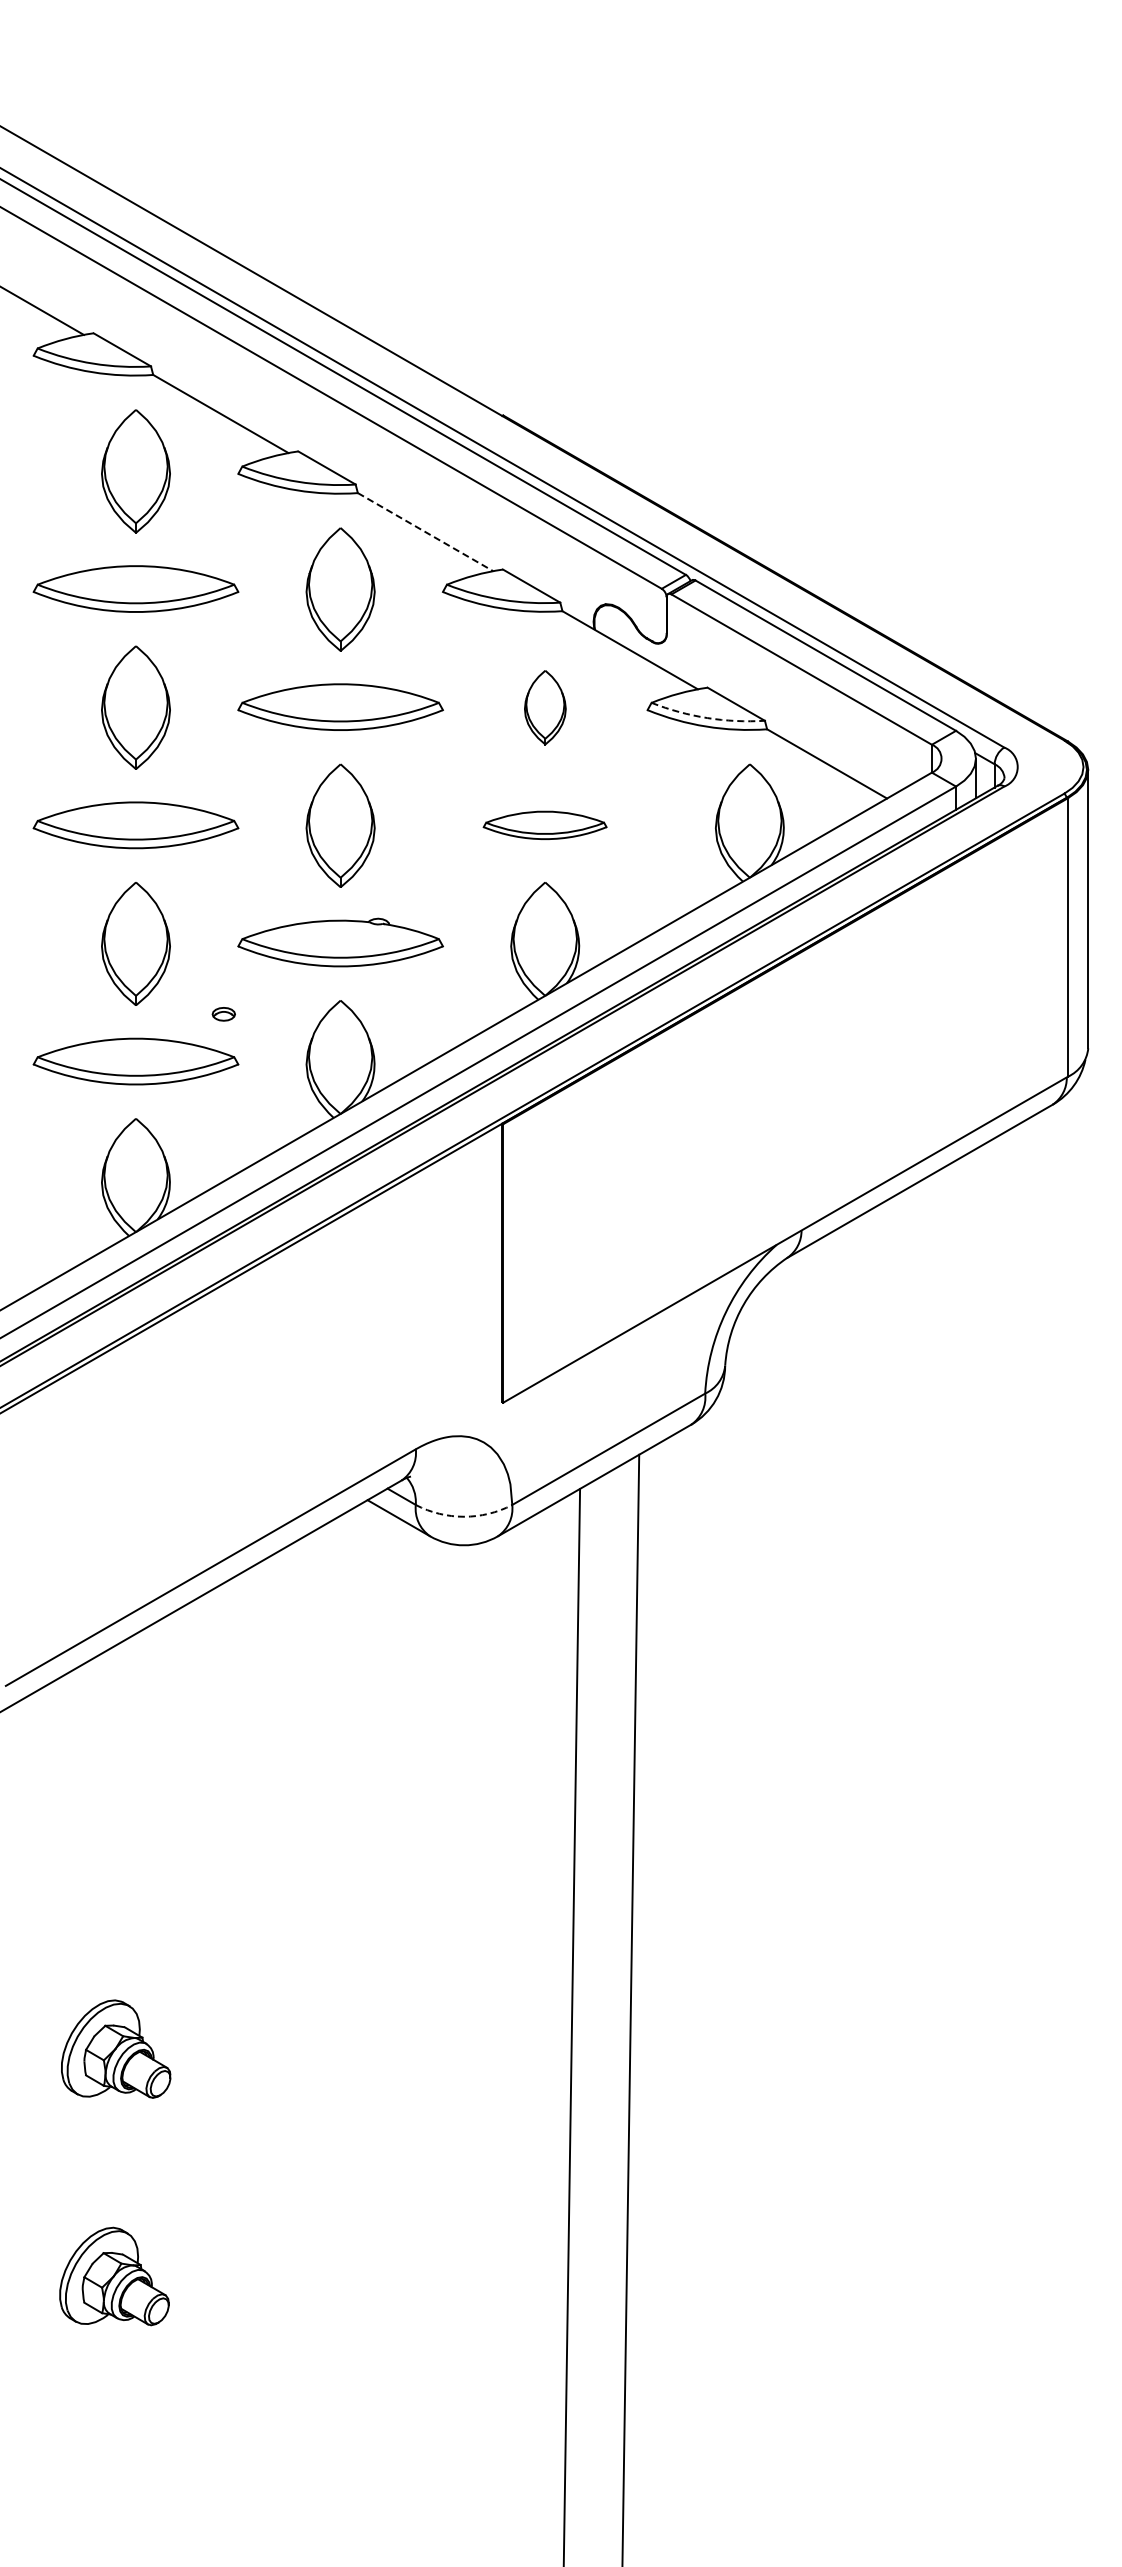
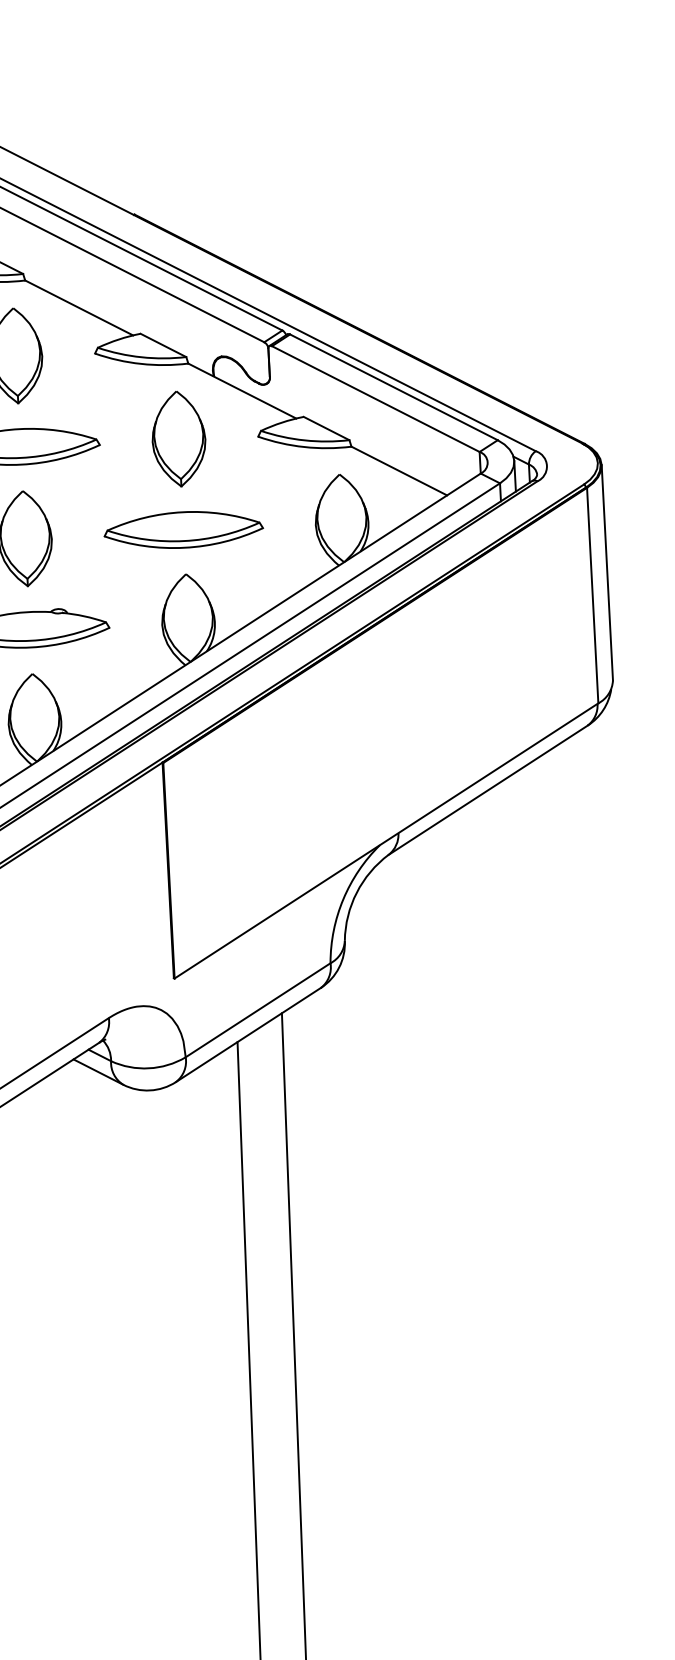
line: (425, 532) -> (79, 308), dashed -> solid
part: (545, 707) -> (179, 438), size x1.67
arc: (707, 718) -> (304, 440), dashed -> solid
part: (544, 825) -> (183, 530), size x1.67
arc: (464, 1516) -> (149, 1068), dashed -> solid

